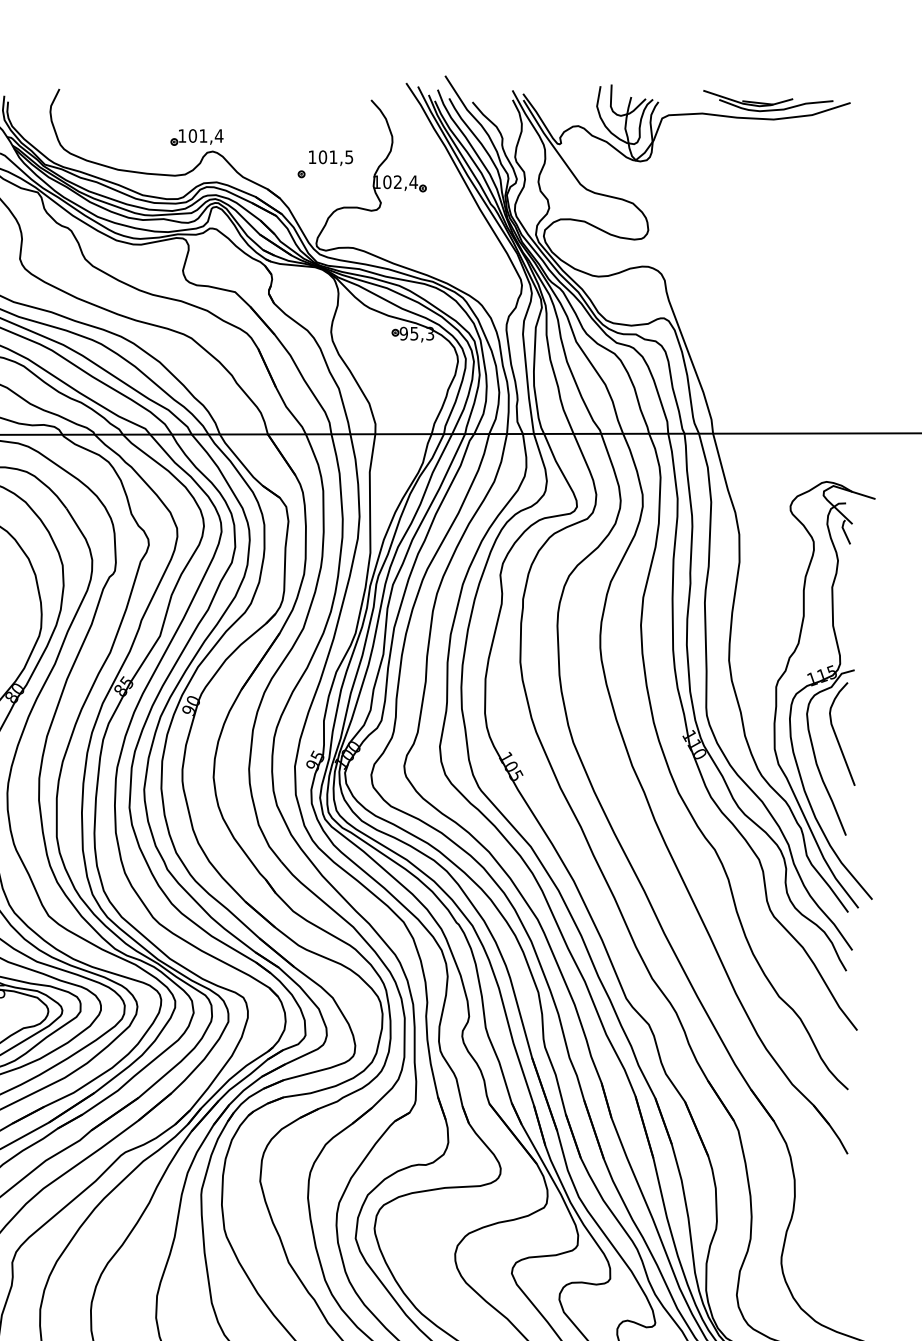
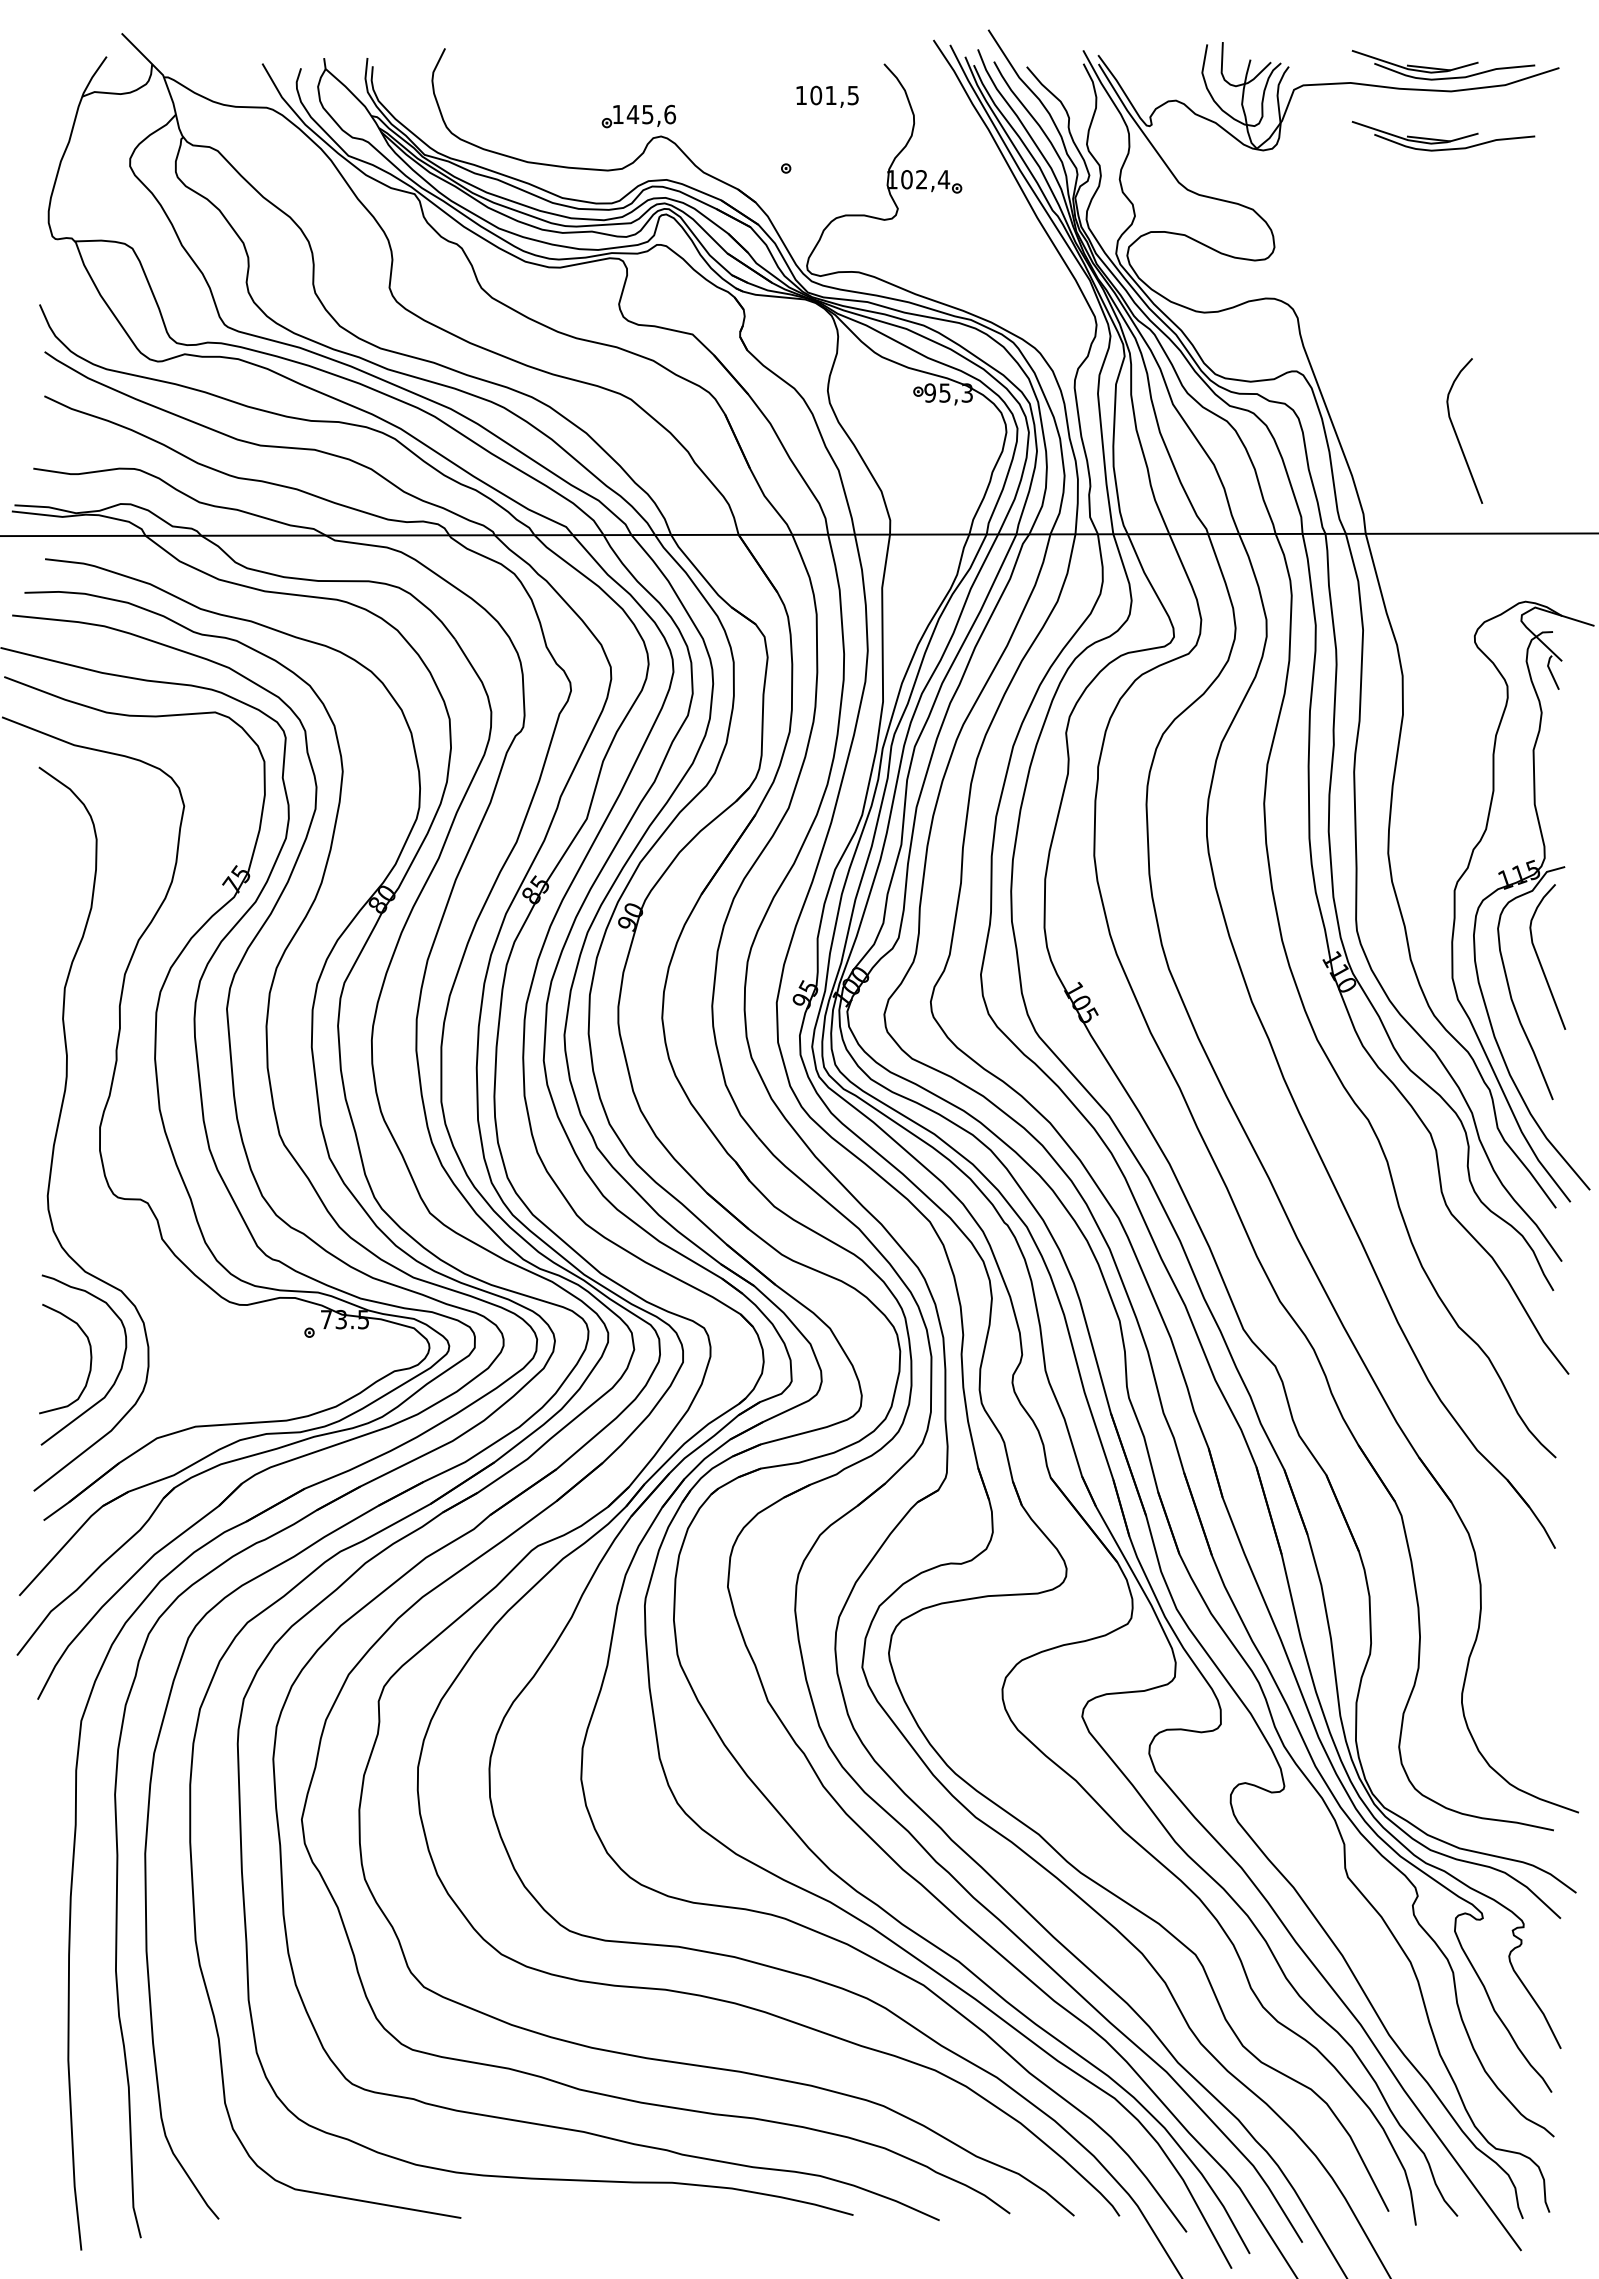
text: (206, 135) -> (651, 114), 101,4 -> 145,6
part: (768, 151) -> (1443, 136), added
text: (330, 157) -> (827, 96), moved
curve: (778, 363) -> (1457, 434), added

